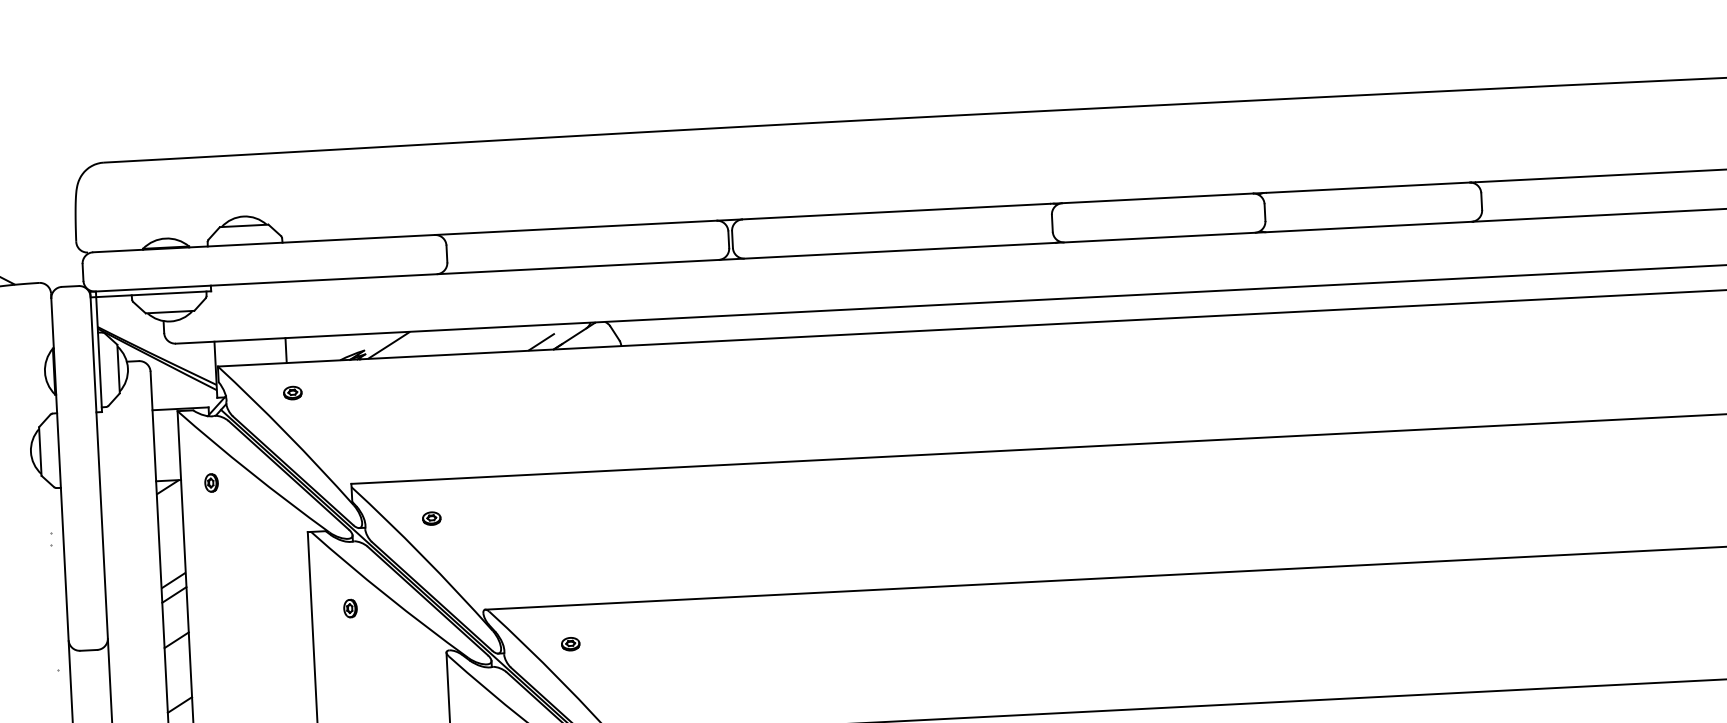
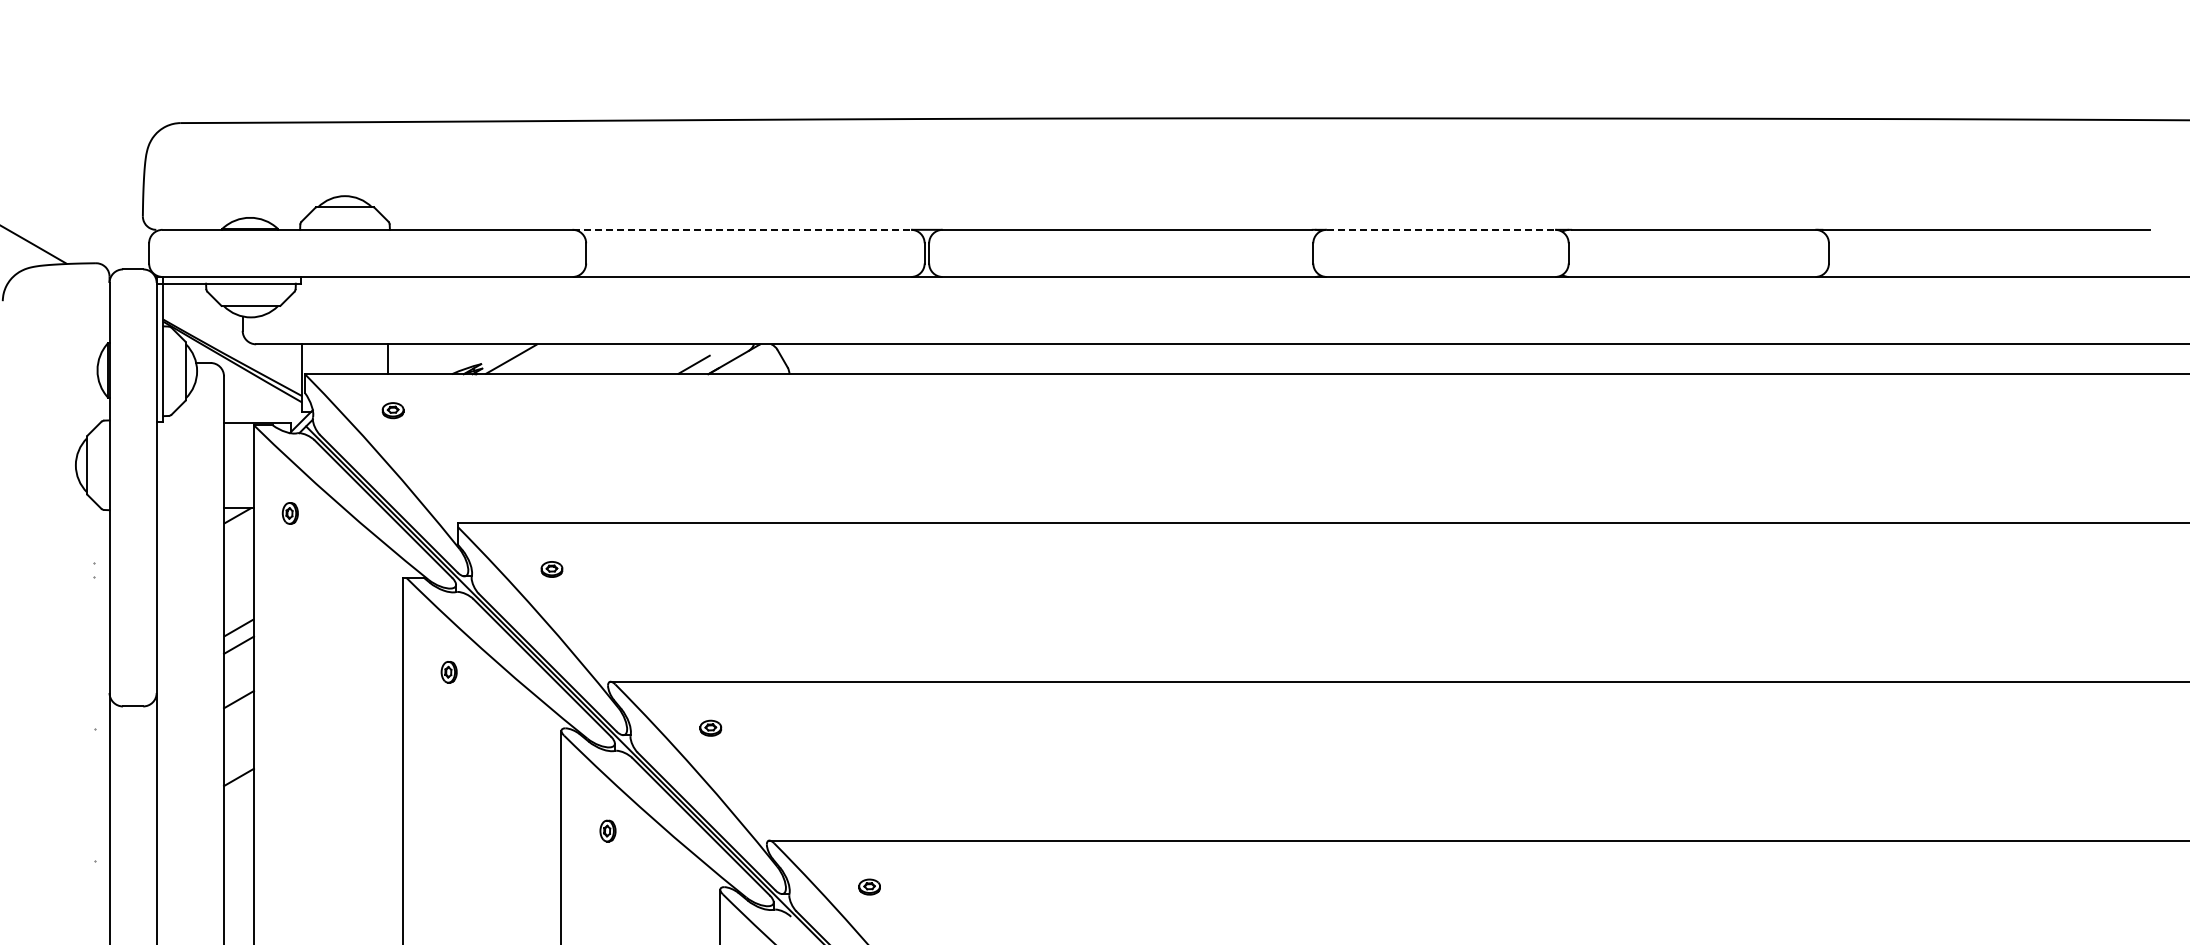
line: (1158, 198) -> (1441, 229), solid -> dashed
line: (576, 227) -> (742, 229), solid -> dashed

